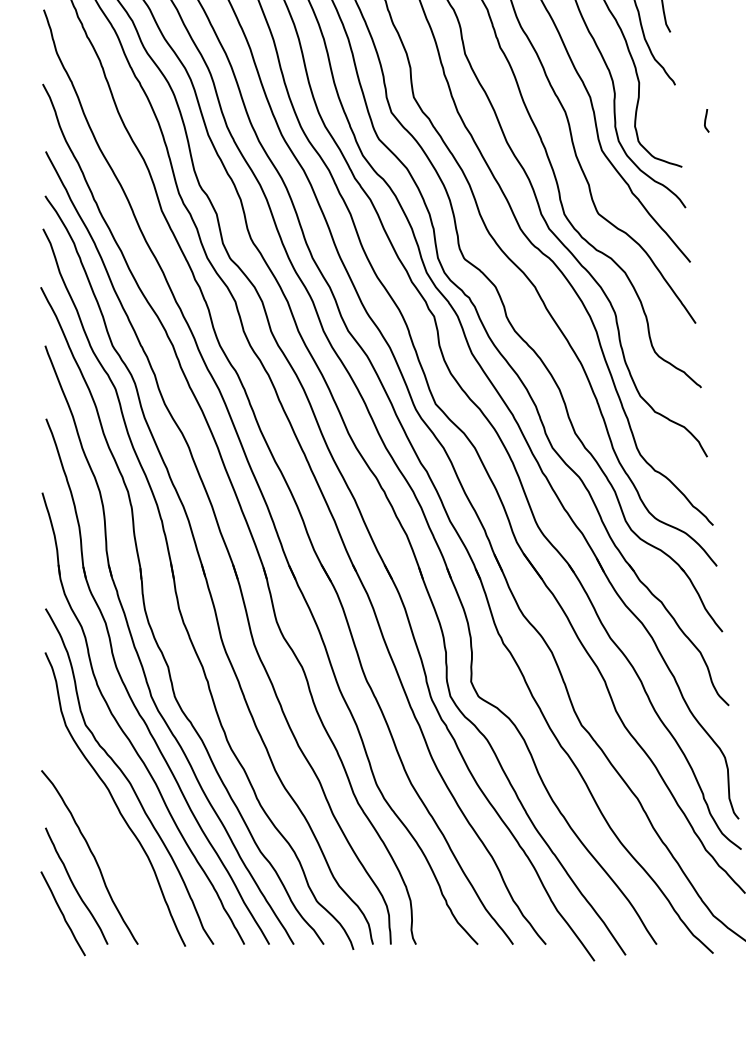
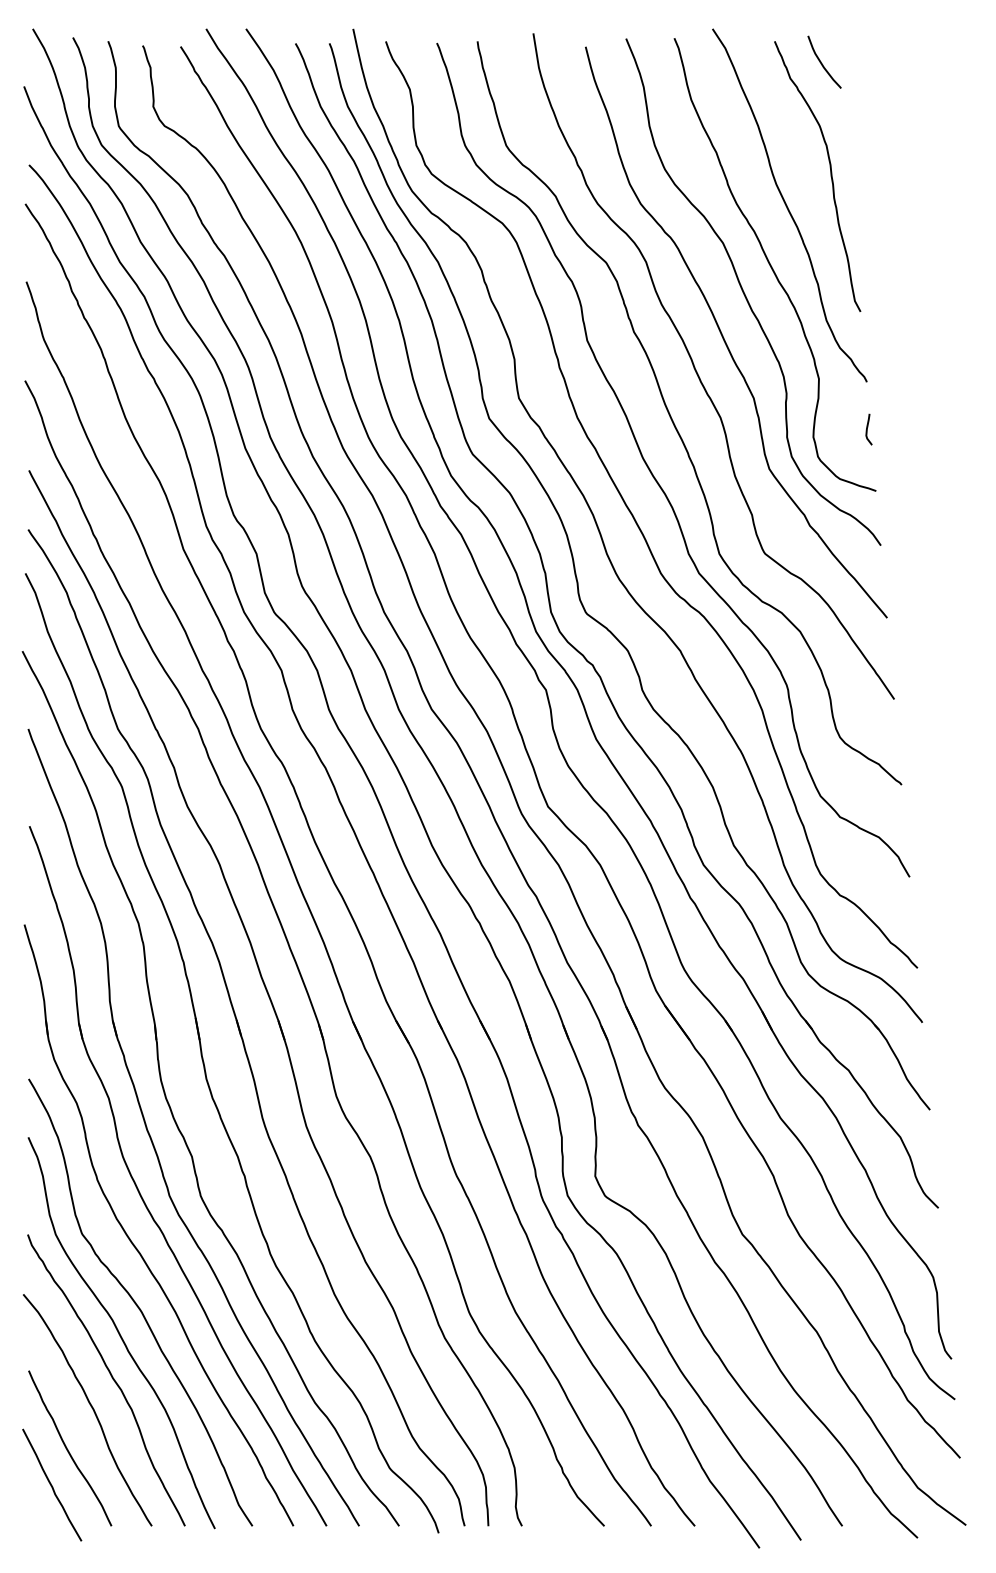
curve: (705, 120) -> (867, 429), moved
curve: (107, 832) -> (111, 1377), added

